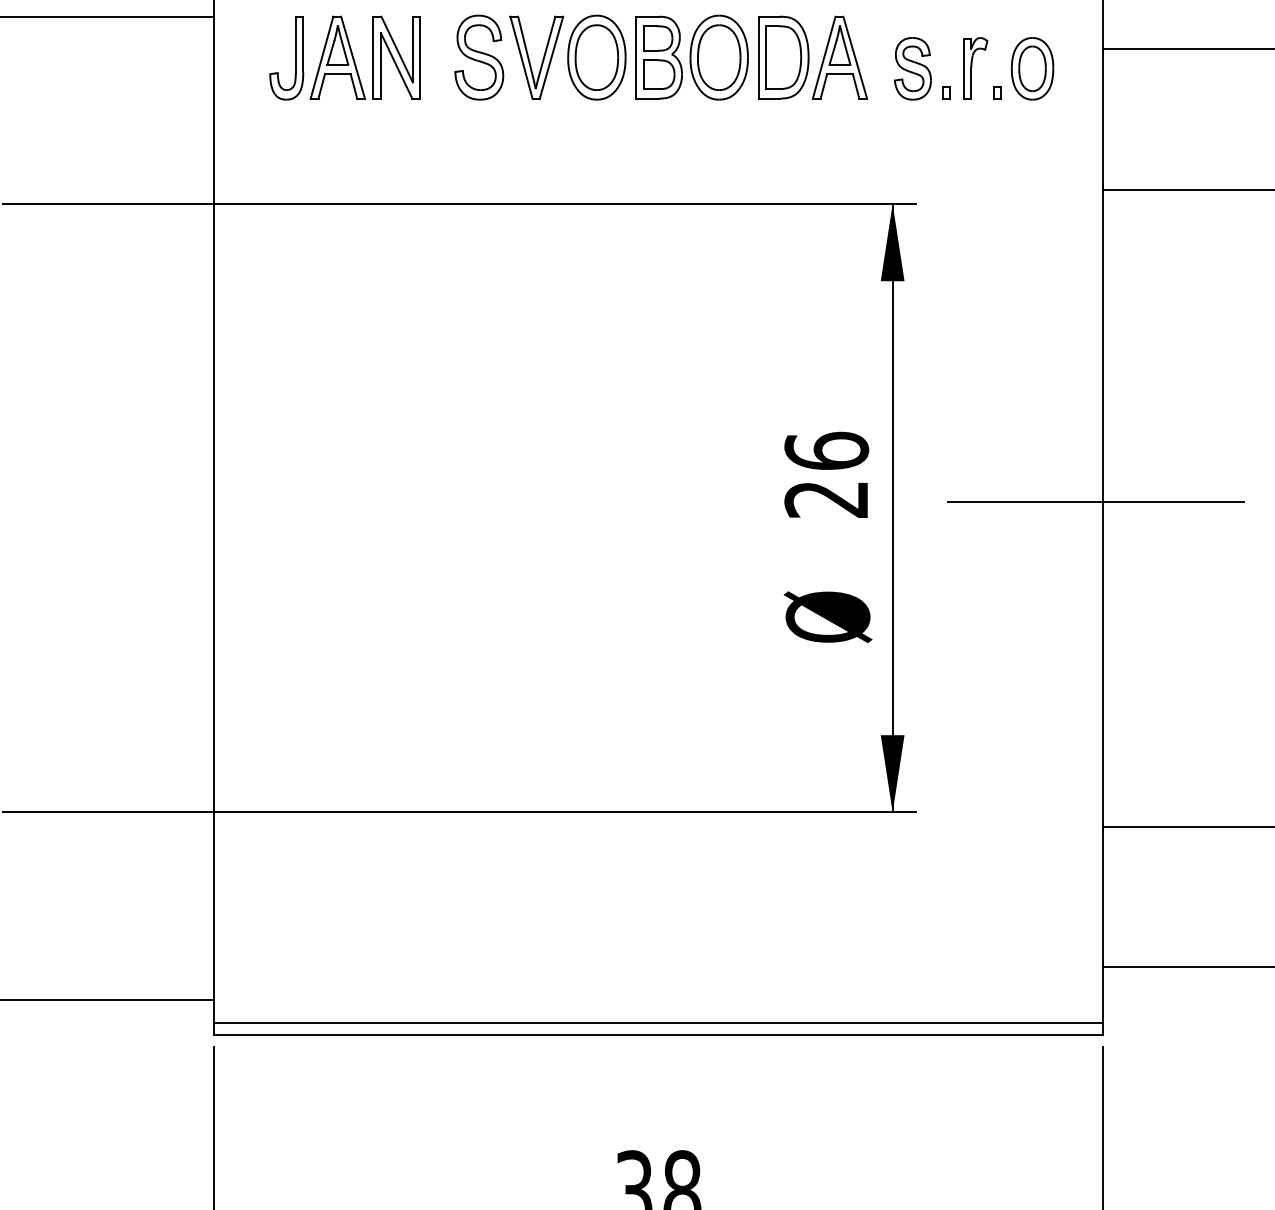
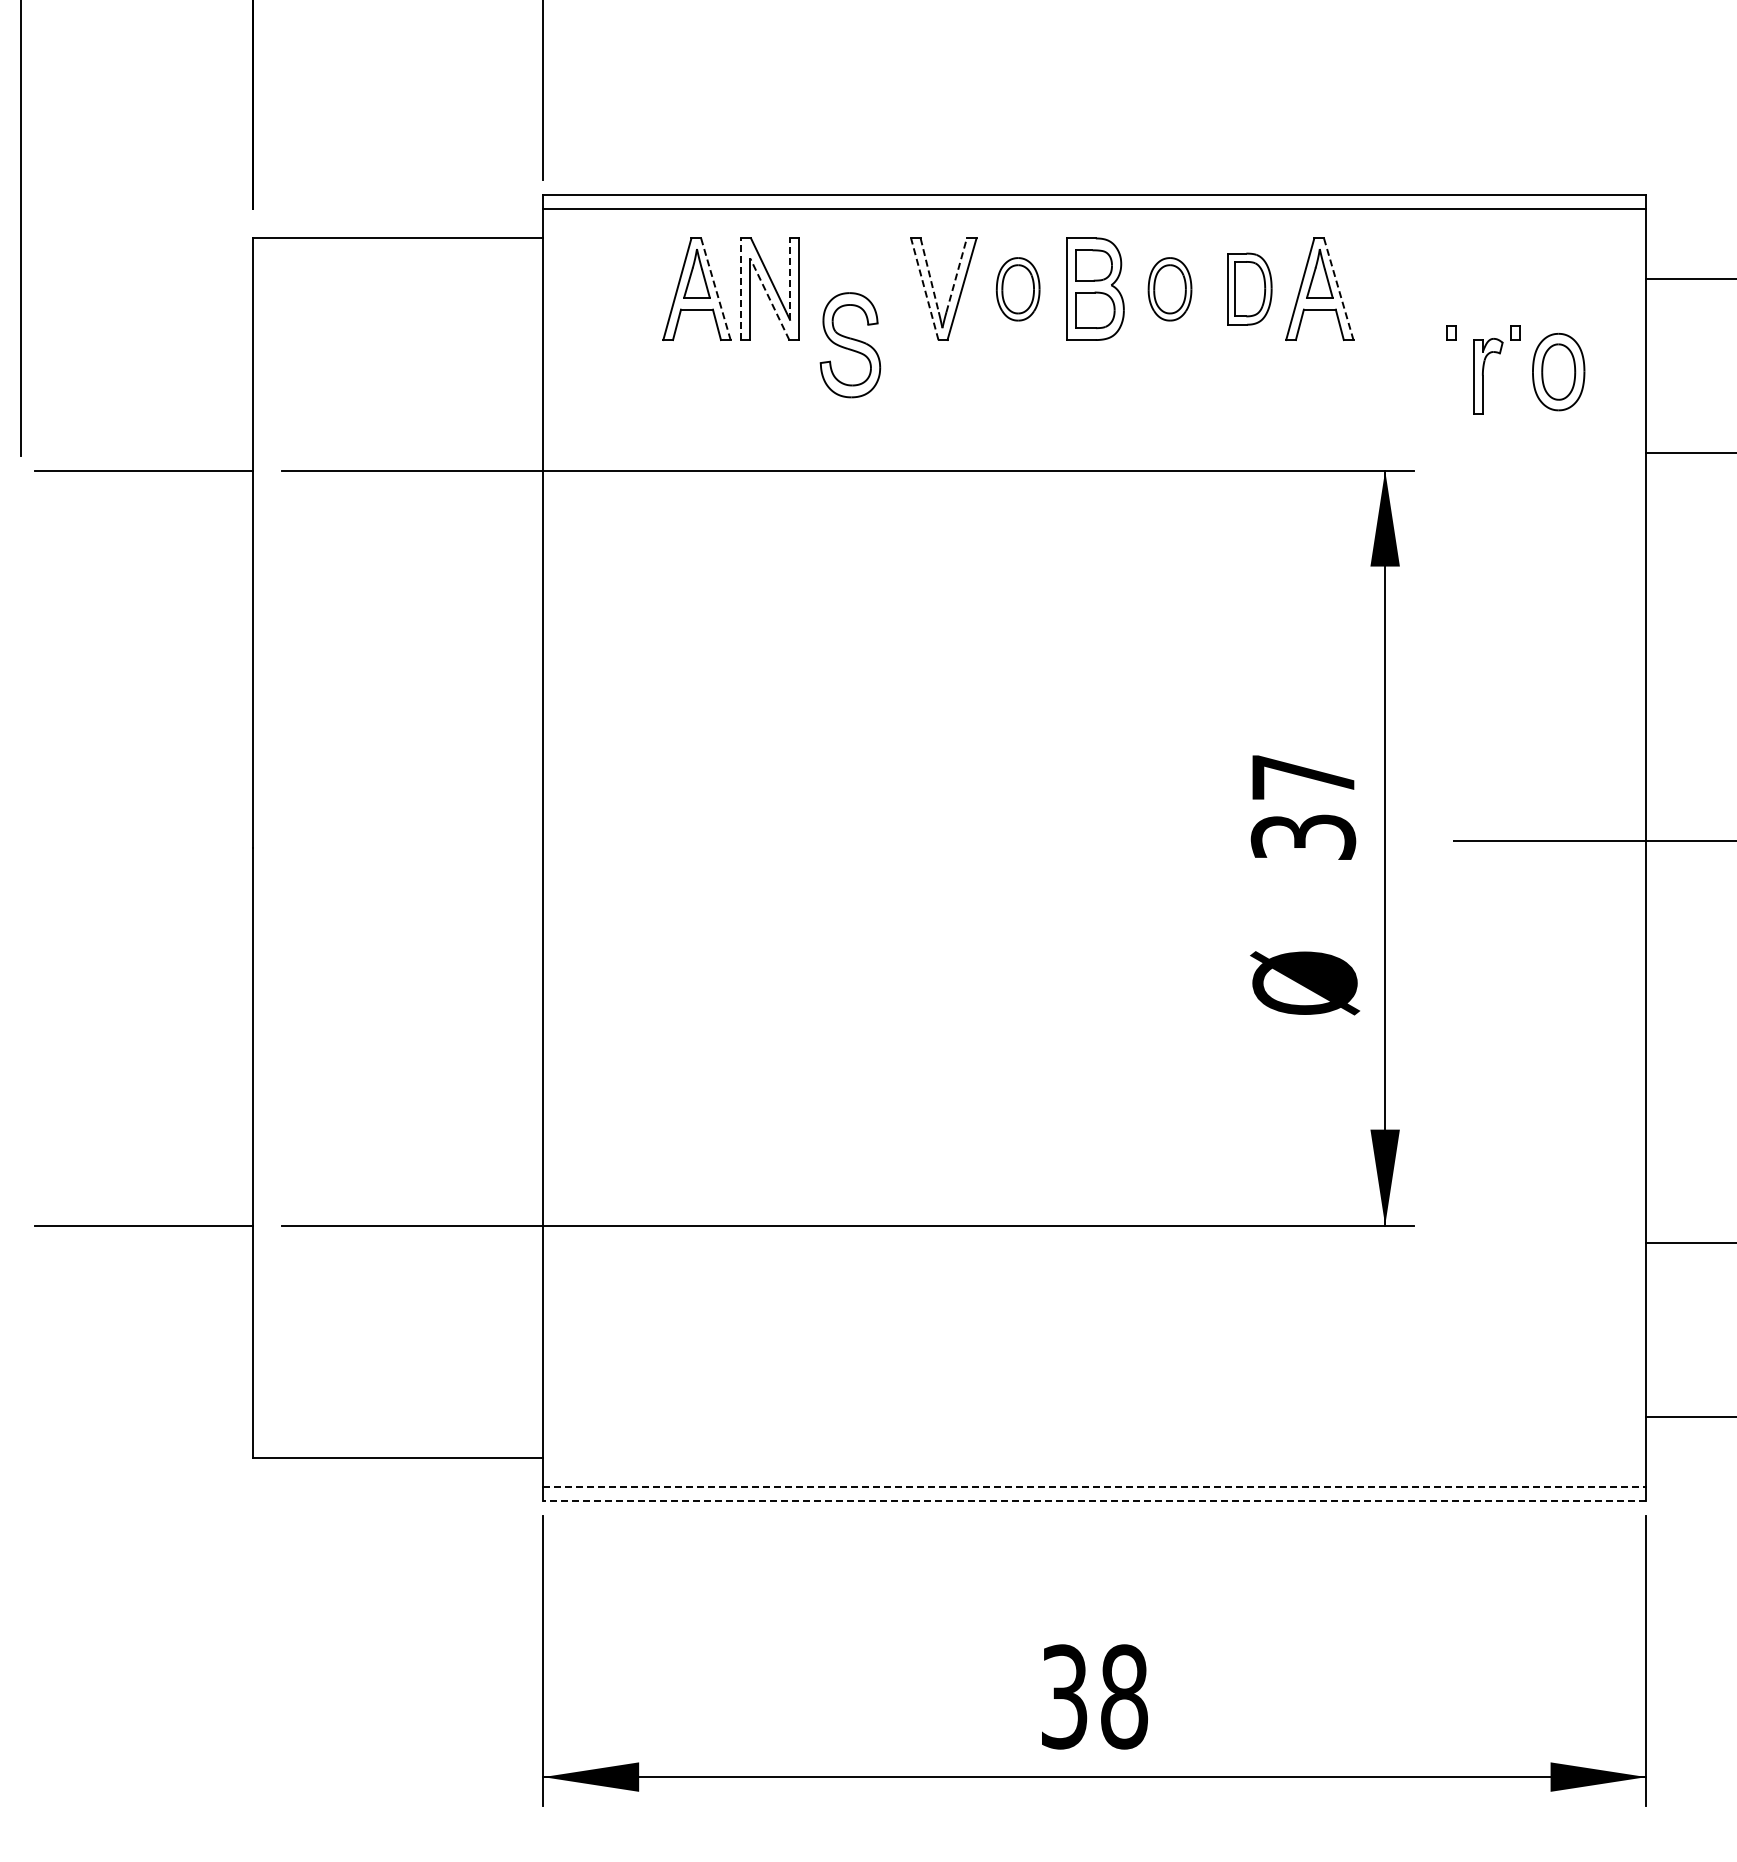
line: (547, 45) -> (956, 274), solid -> dashed
line: (525, 46) -> (929, 275), solid -> dashed
line: (413, 49) -> (790, 279), solid -> dashed
part: (295, 57) -> (644, 289), removed
line: (352, 57) -> (715, 289), solid -> dashed
line: (373, 57) -> (741, 289), solid -> dashed
part: (479, 57) -> (850, 345), moved
line: (521, 57) -> (924, 289), solid -> dashed
part: (596, 57) -> (1017, 289), size x0.6
part: (718, 57) -> (1169, 289), size x0.6
part: (783, 57) -> (1249, 288), size x0.7
line: (855, 57) -> (1338, 289), solid -> dashed
line: (396, 65) -> (769, 298), solid -> dashed
part: (912, 68) -> (1409, 302), removed
part: (975, 68) -> (1488, 376), moved
part: (1032, 69) -> (1558, 372), moved
text: (826, 474) -> (1303, 806), 26 -> 37
line: (658, 1022) -> (1094, 1486), solid -> dashed
line: (658, 1034) -> (1094, 1501), solid -> dashed

